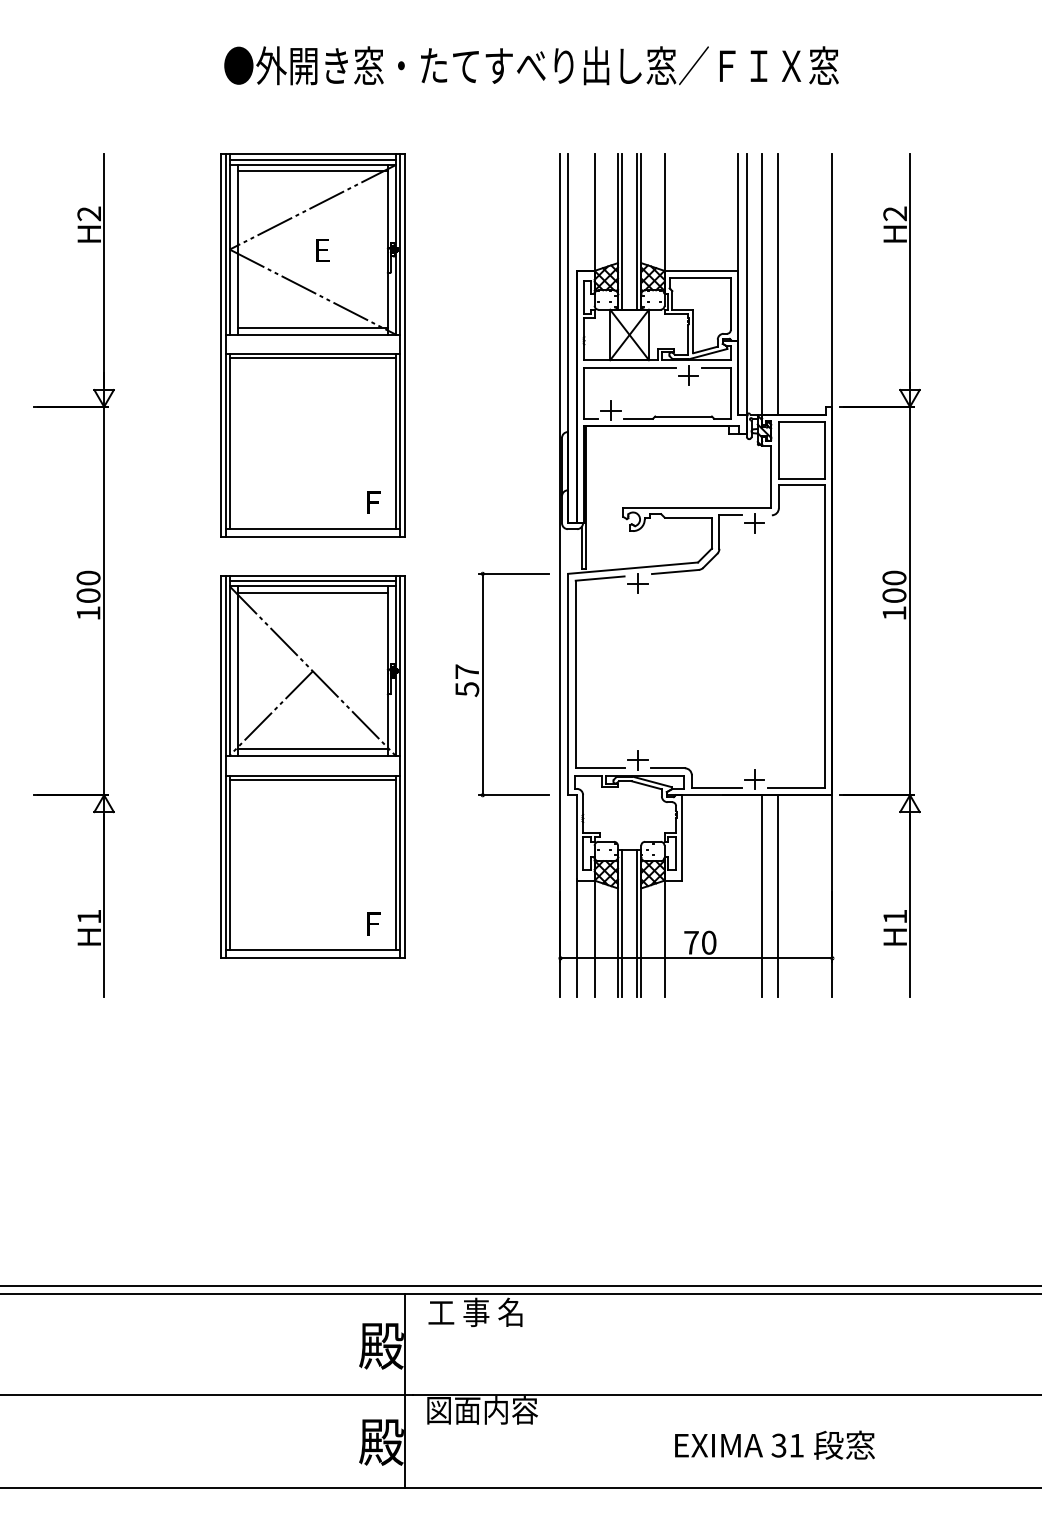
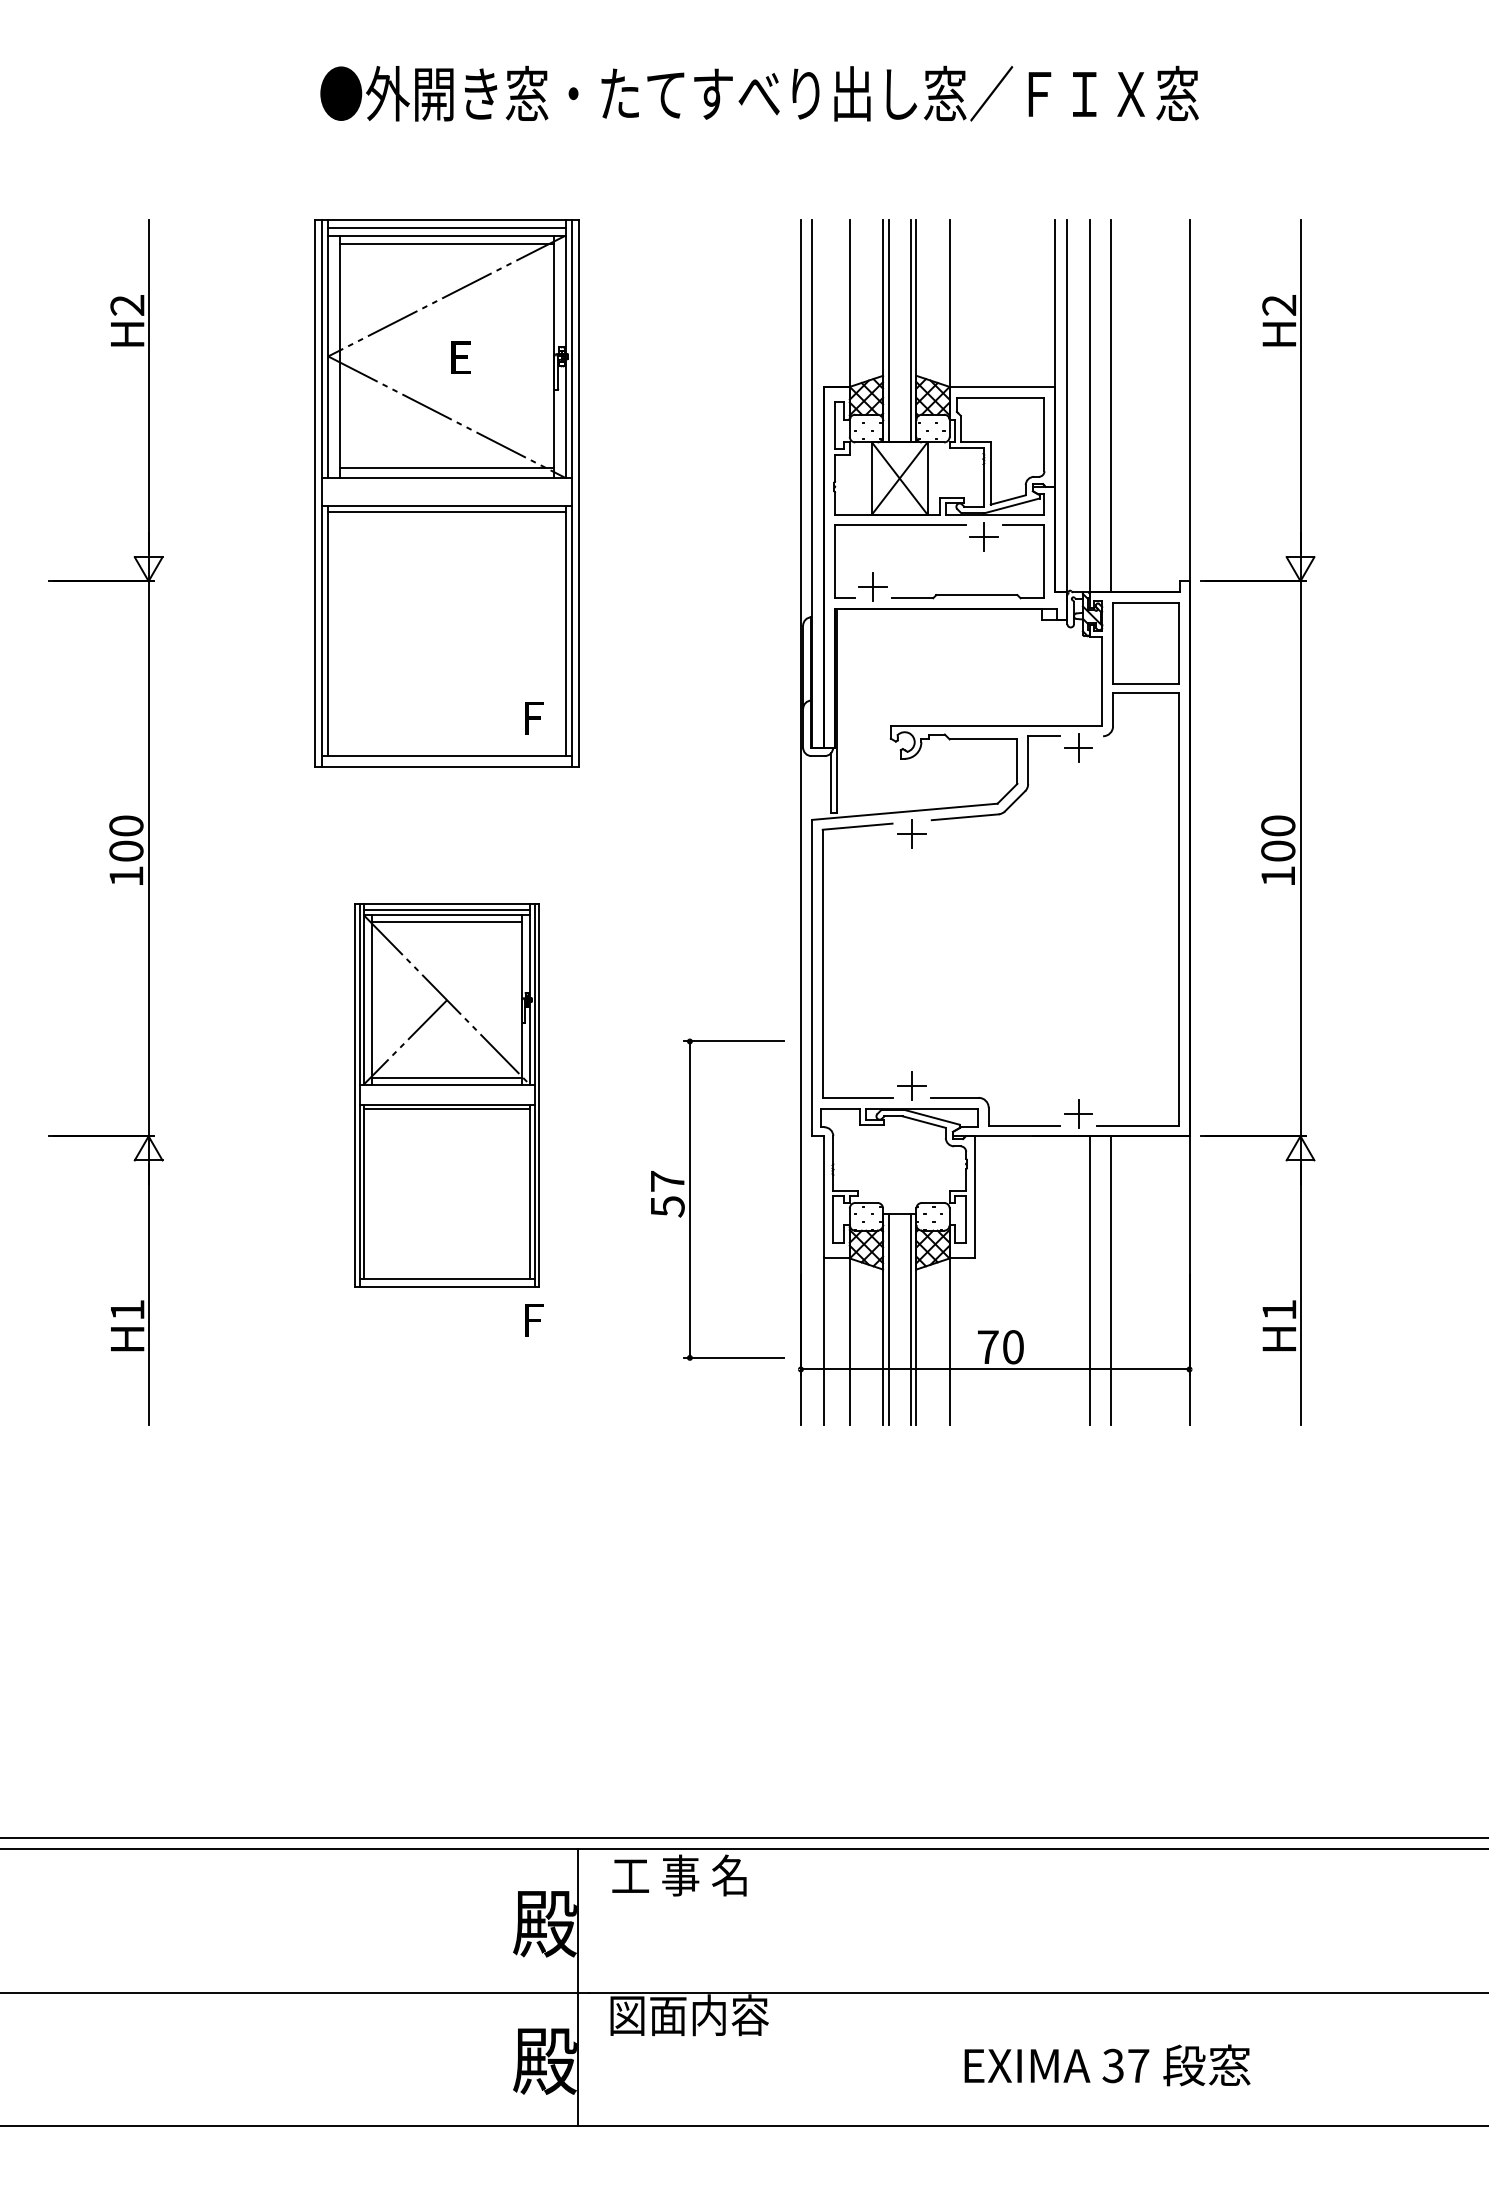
part: (483, 684) -> (690, 1199), moved
part: (312, 766) -> (446, 1095), size x0.7
text: (796, 1445) -> (1138, 2065), 31 -> 37

